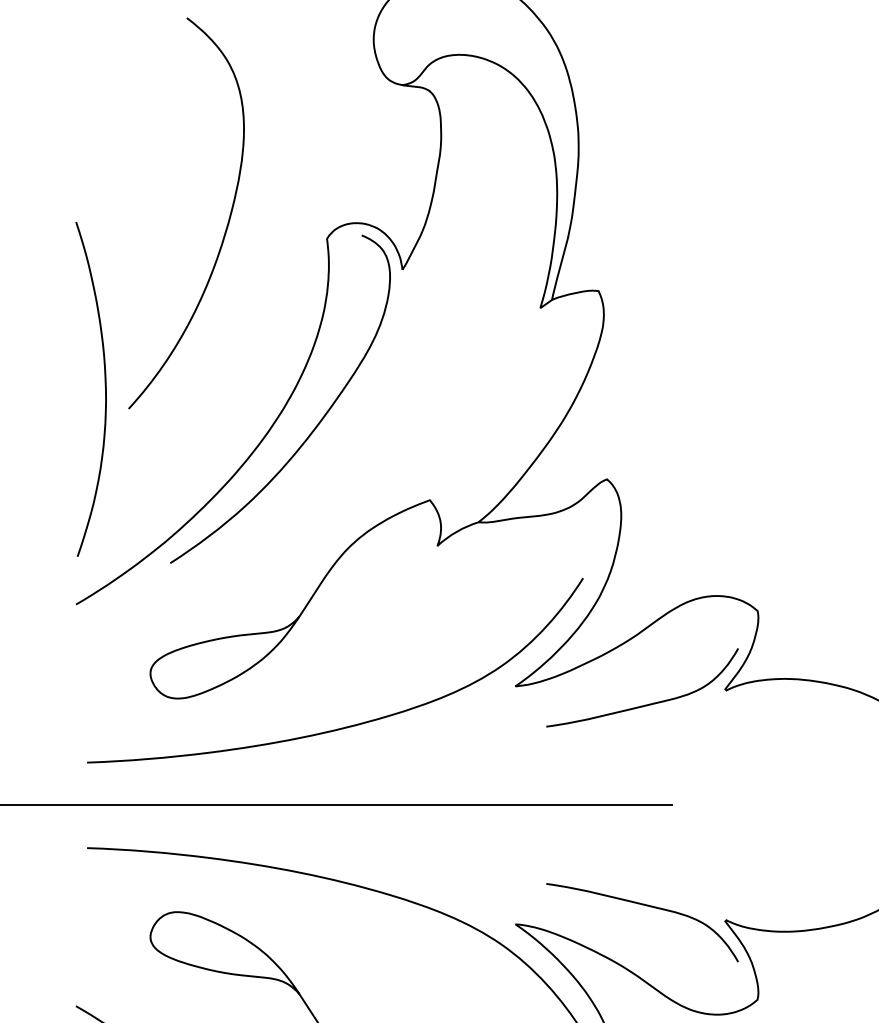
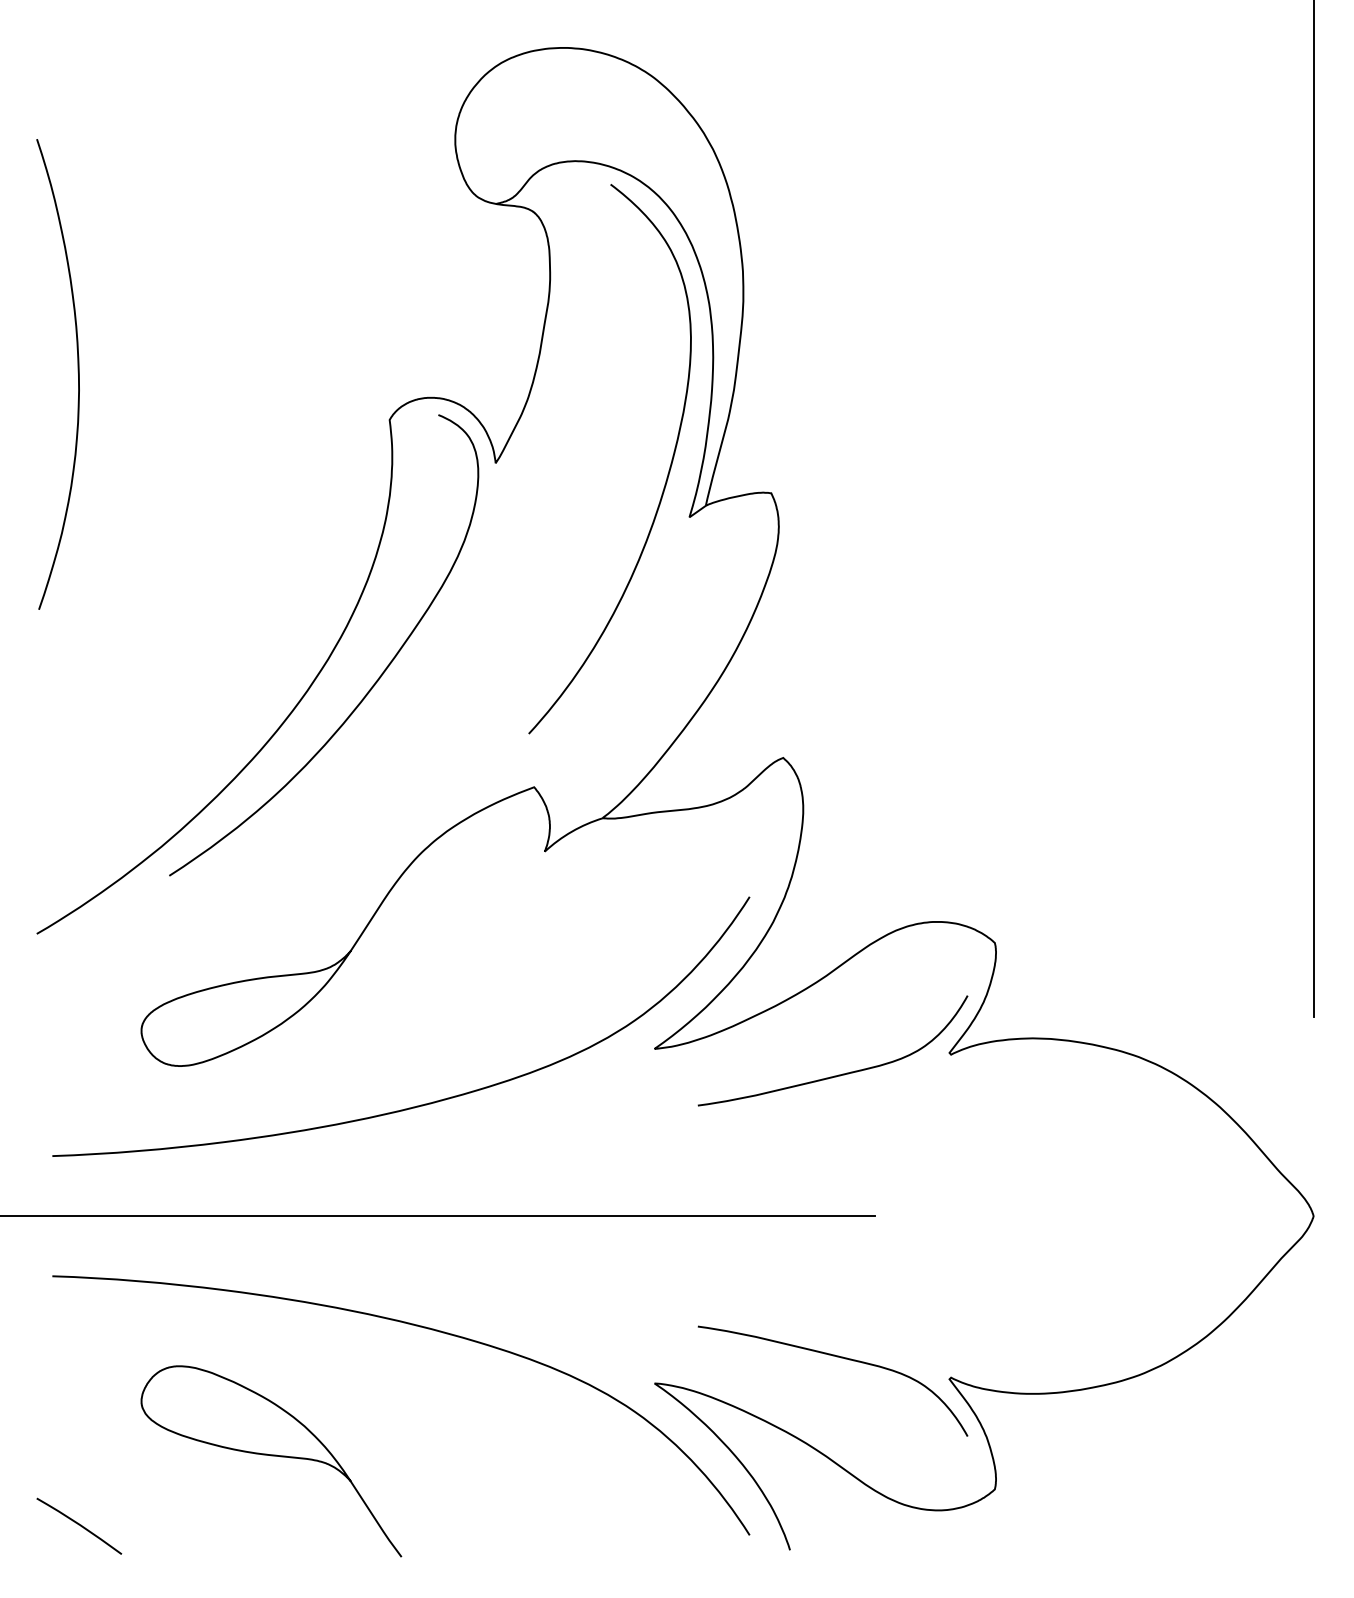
curve: (227, 223) -> (667, 473), moved
curve: (104, 388) -> (77, 372), moved

